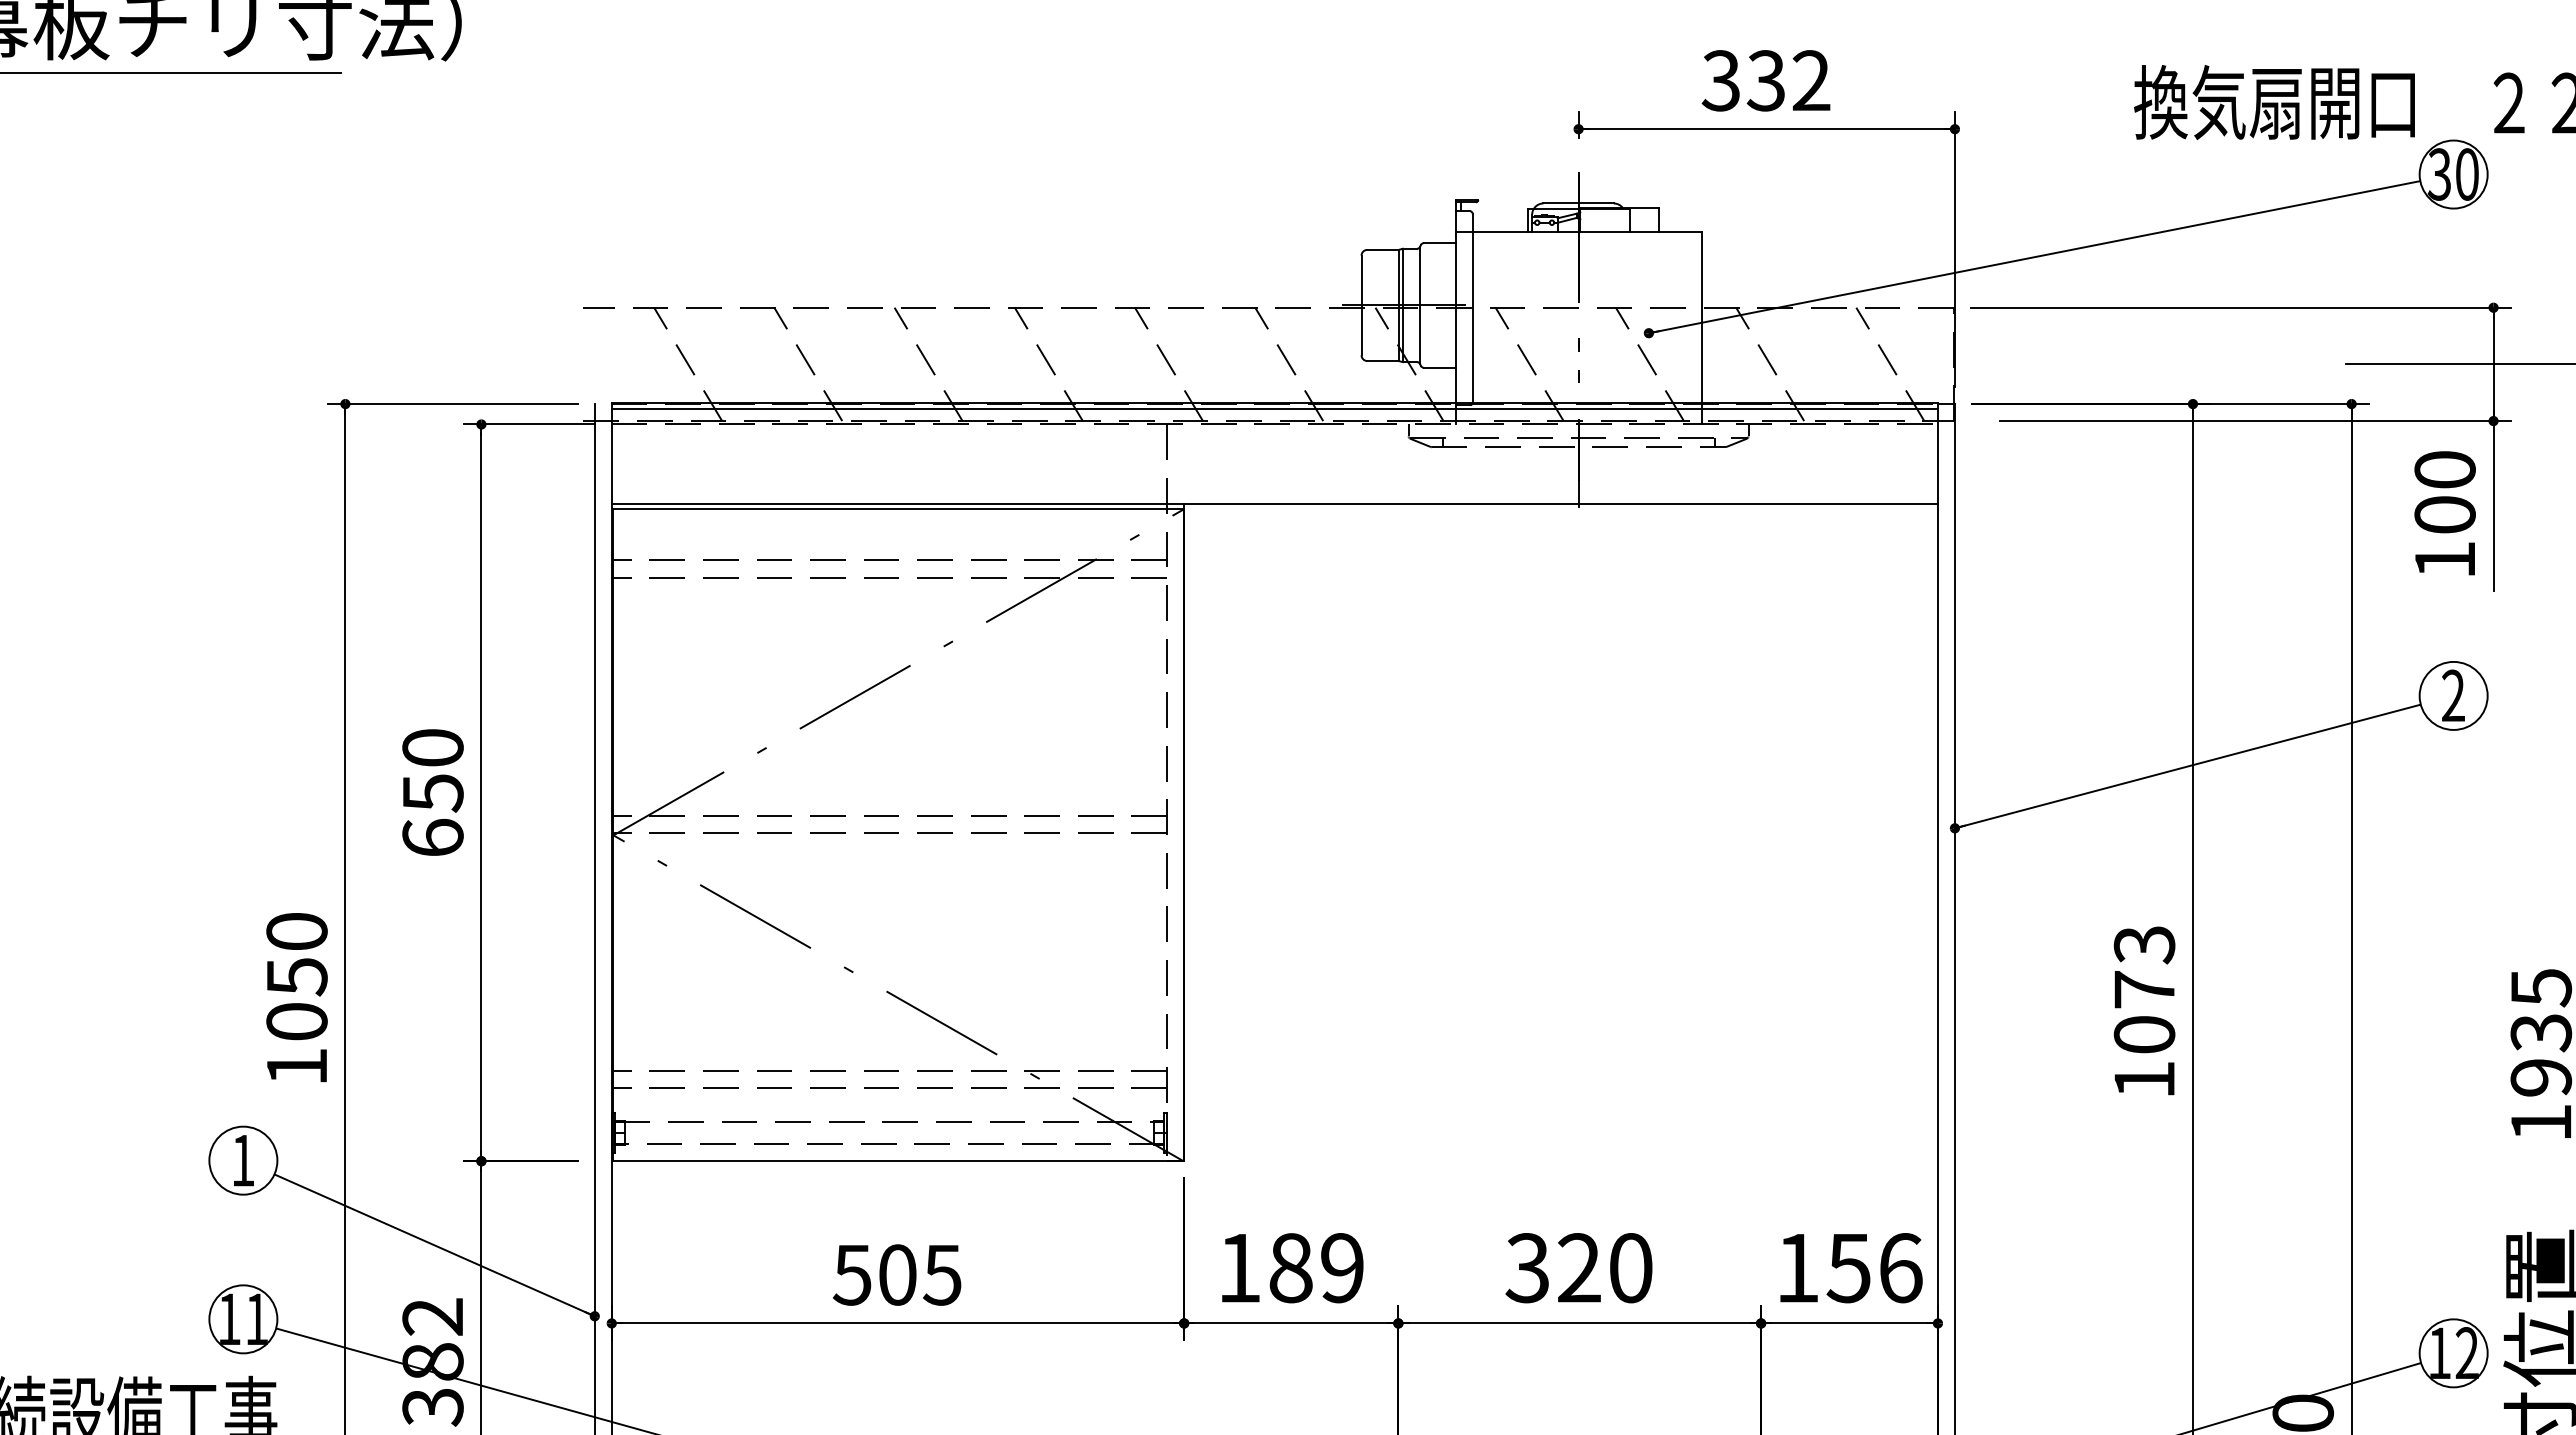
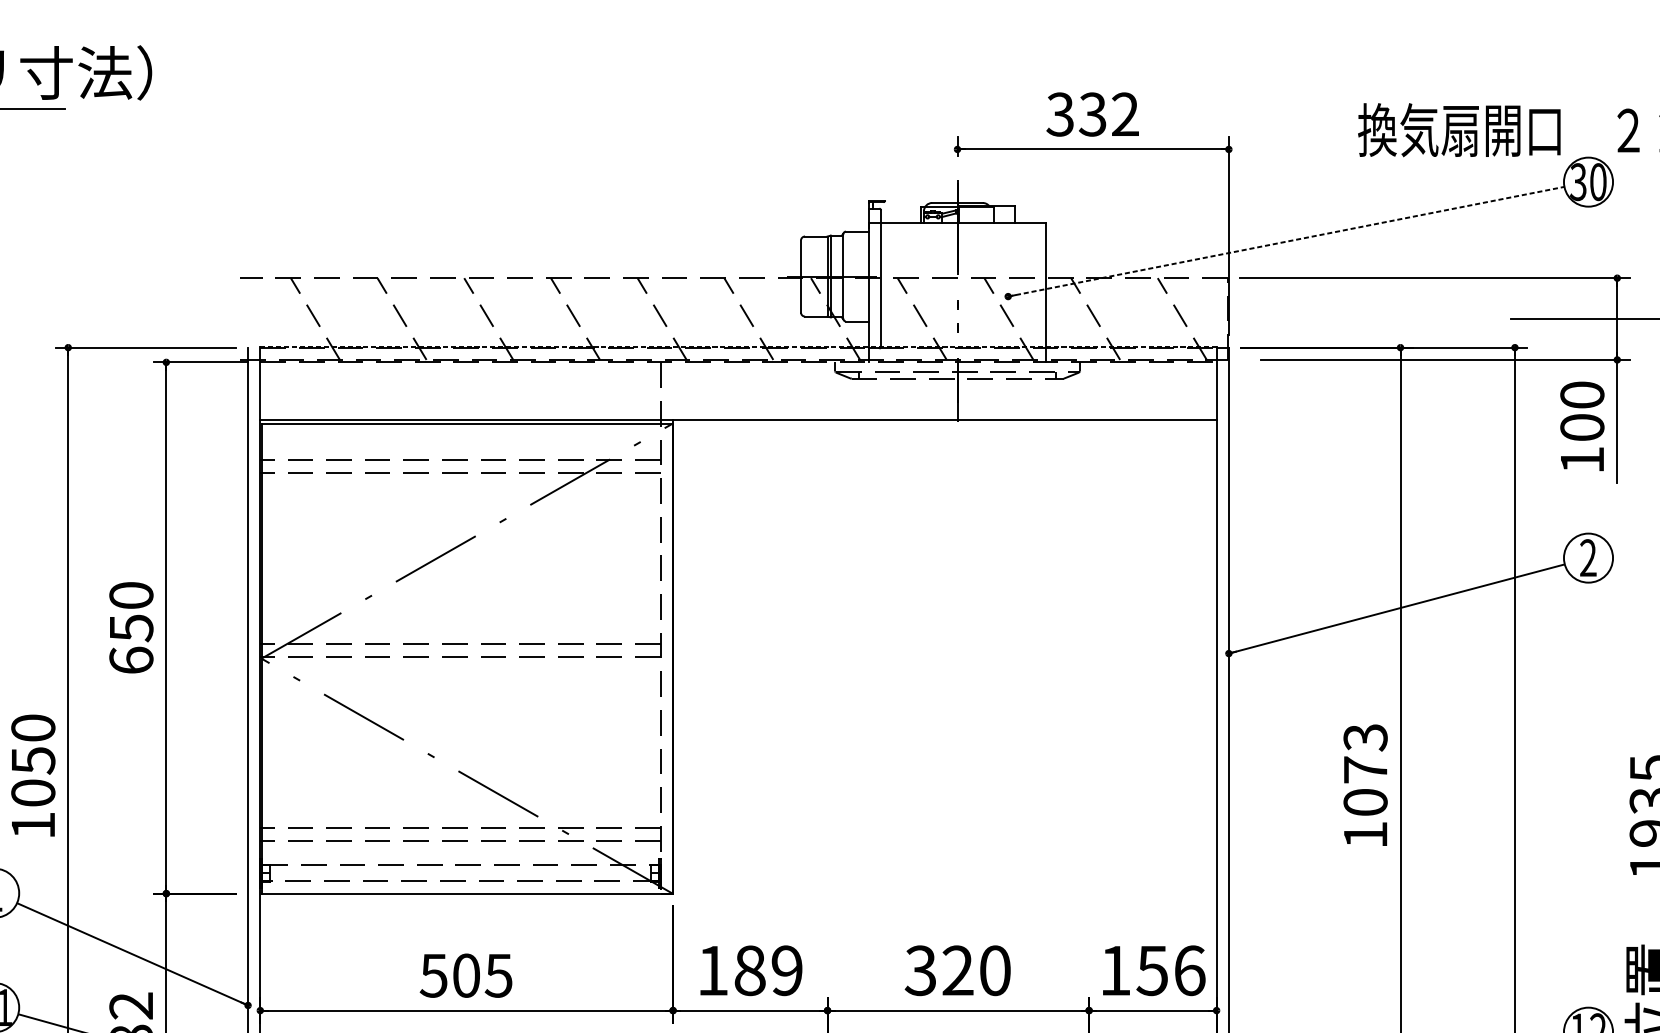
line: (2035, 257) -> (1286, 241), solid -> dashed
line: (1275, 402) -> (738, 346), solid -> dashed
line: (1274, 408) -> (738, 350), removed

